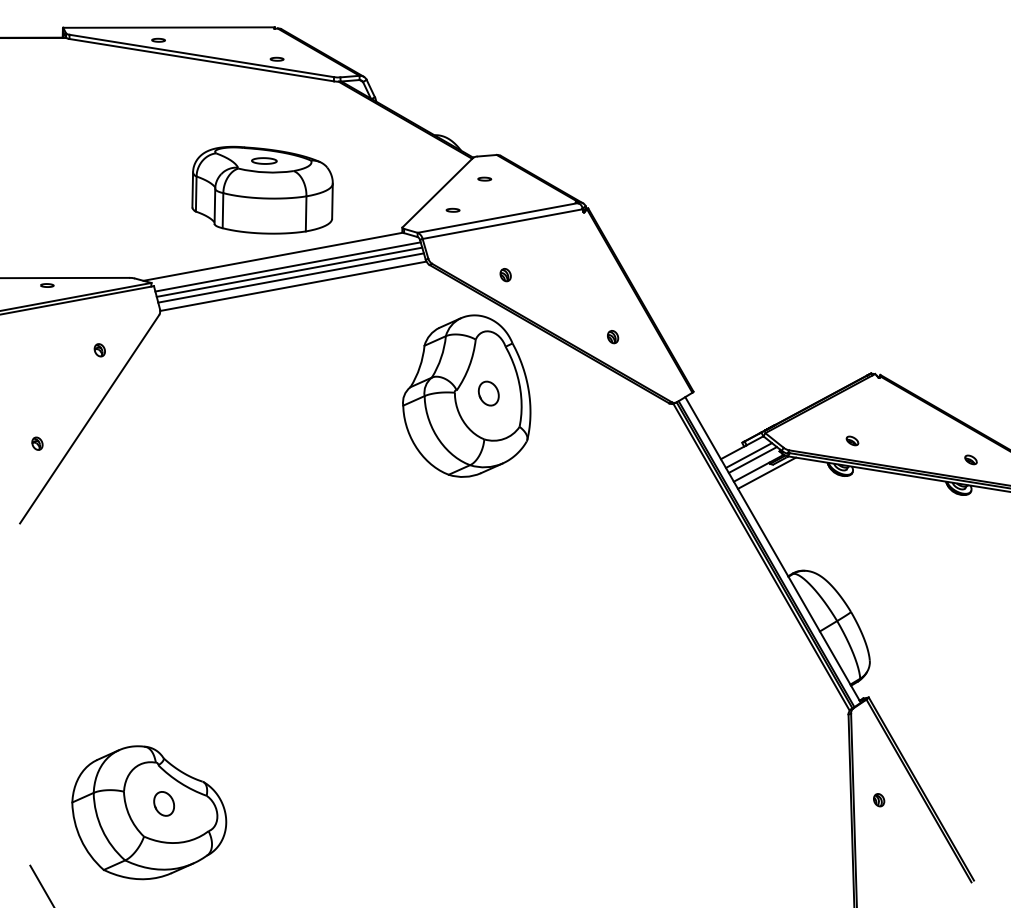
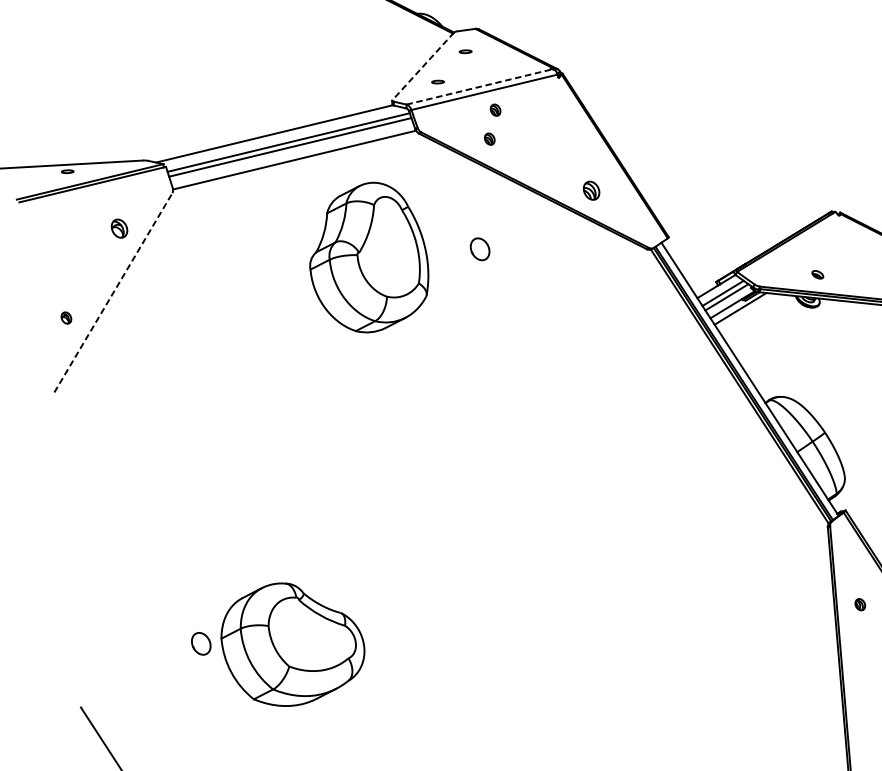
part: (262, 189) -> (261, 72), removed
line: (438, 192) -> (423, 66), solid -> dashed
line: (498, 217) -> (480, 86), solid -> dashed
part: (513, 244) -> (495, 110), added
line: (290, 277) -> (291, 152), removed
part: (613, 337) -> (592, 191), size x1.6
part: (99, 350) -> (119, 229), size x1.6
part: (466, 395) -> (368, 257), moved
line: (89, 418) -> (113, 292), solid -> dashed
part: (149, 812) -> (293, 644), moved

